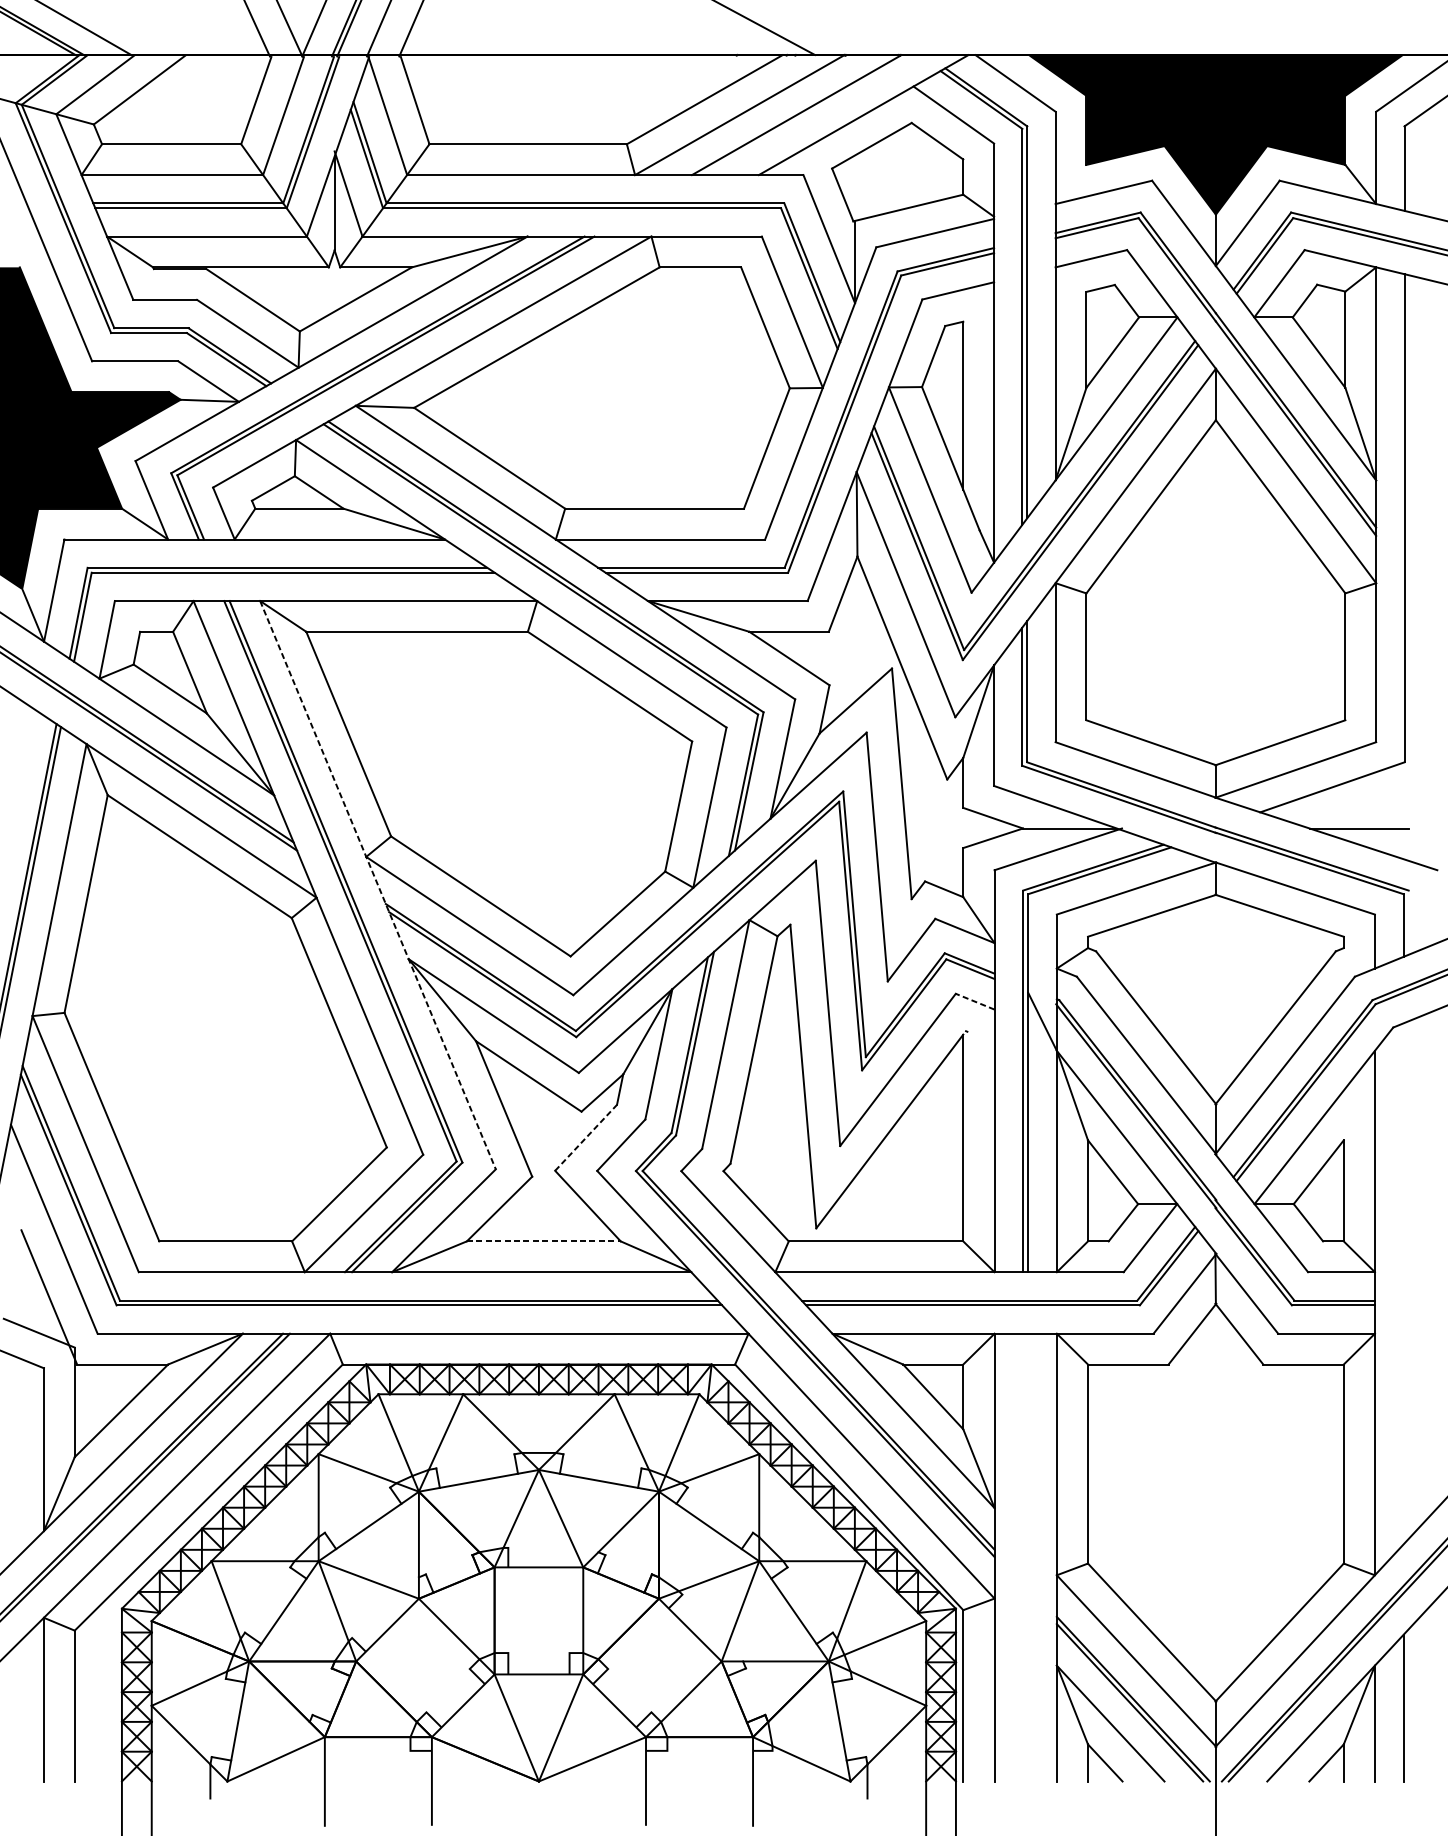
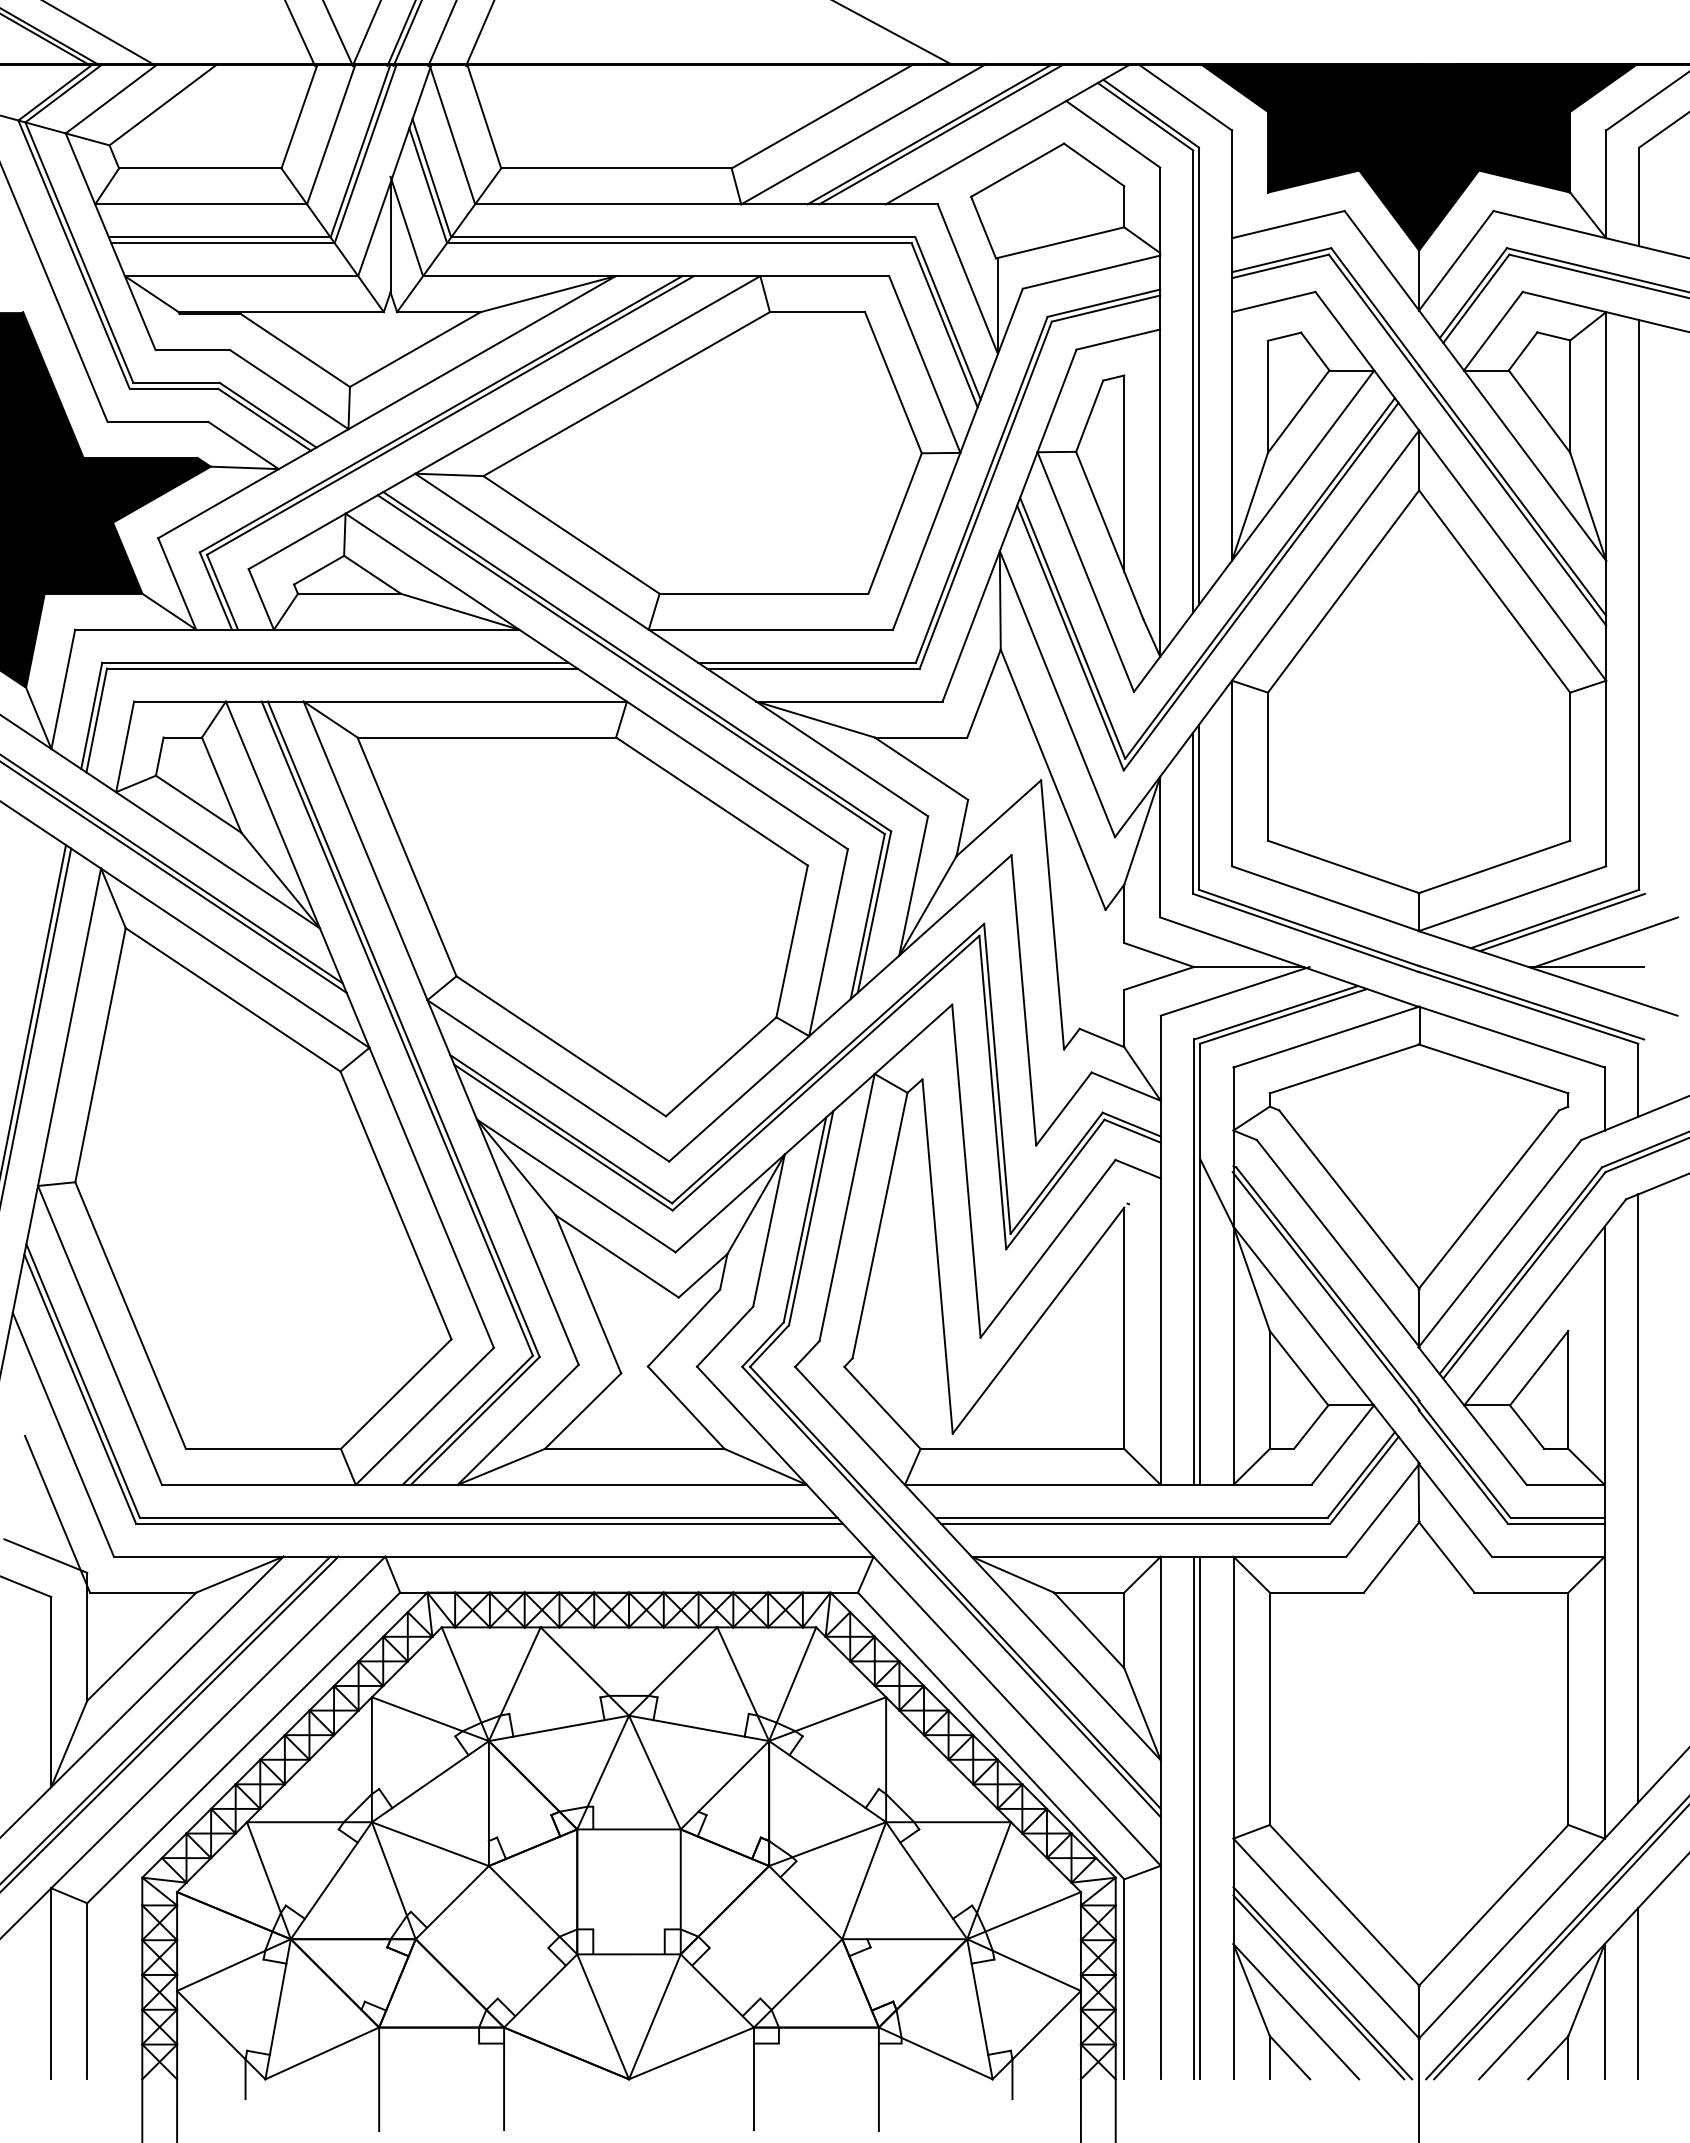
line: (806, 115) -> (941, 134), added
line: (1337, 790) -> (1561, 922), added
line: (1374, 807) -> (1604, 942), added
line: (378, 885) -> (441, 1033), dashed -> solid
line: (974, 1001) -> (1137, 1169), dashed -> solid
line: (586, 1138) -> (684, 1328), dashed -> solid
line: (543, 1241) -> (634, 1448), dashed -> solid
line: (1403, 1283) -> (1638, 1498), added
line: (1023, 1557) -> (1194, 1817), added
line: (1028, 1557) -> (1200, 1817), added

